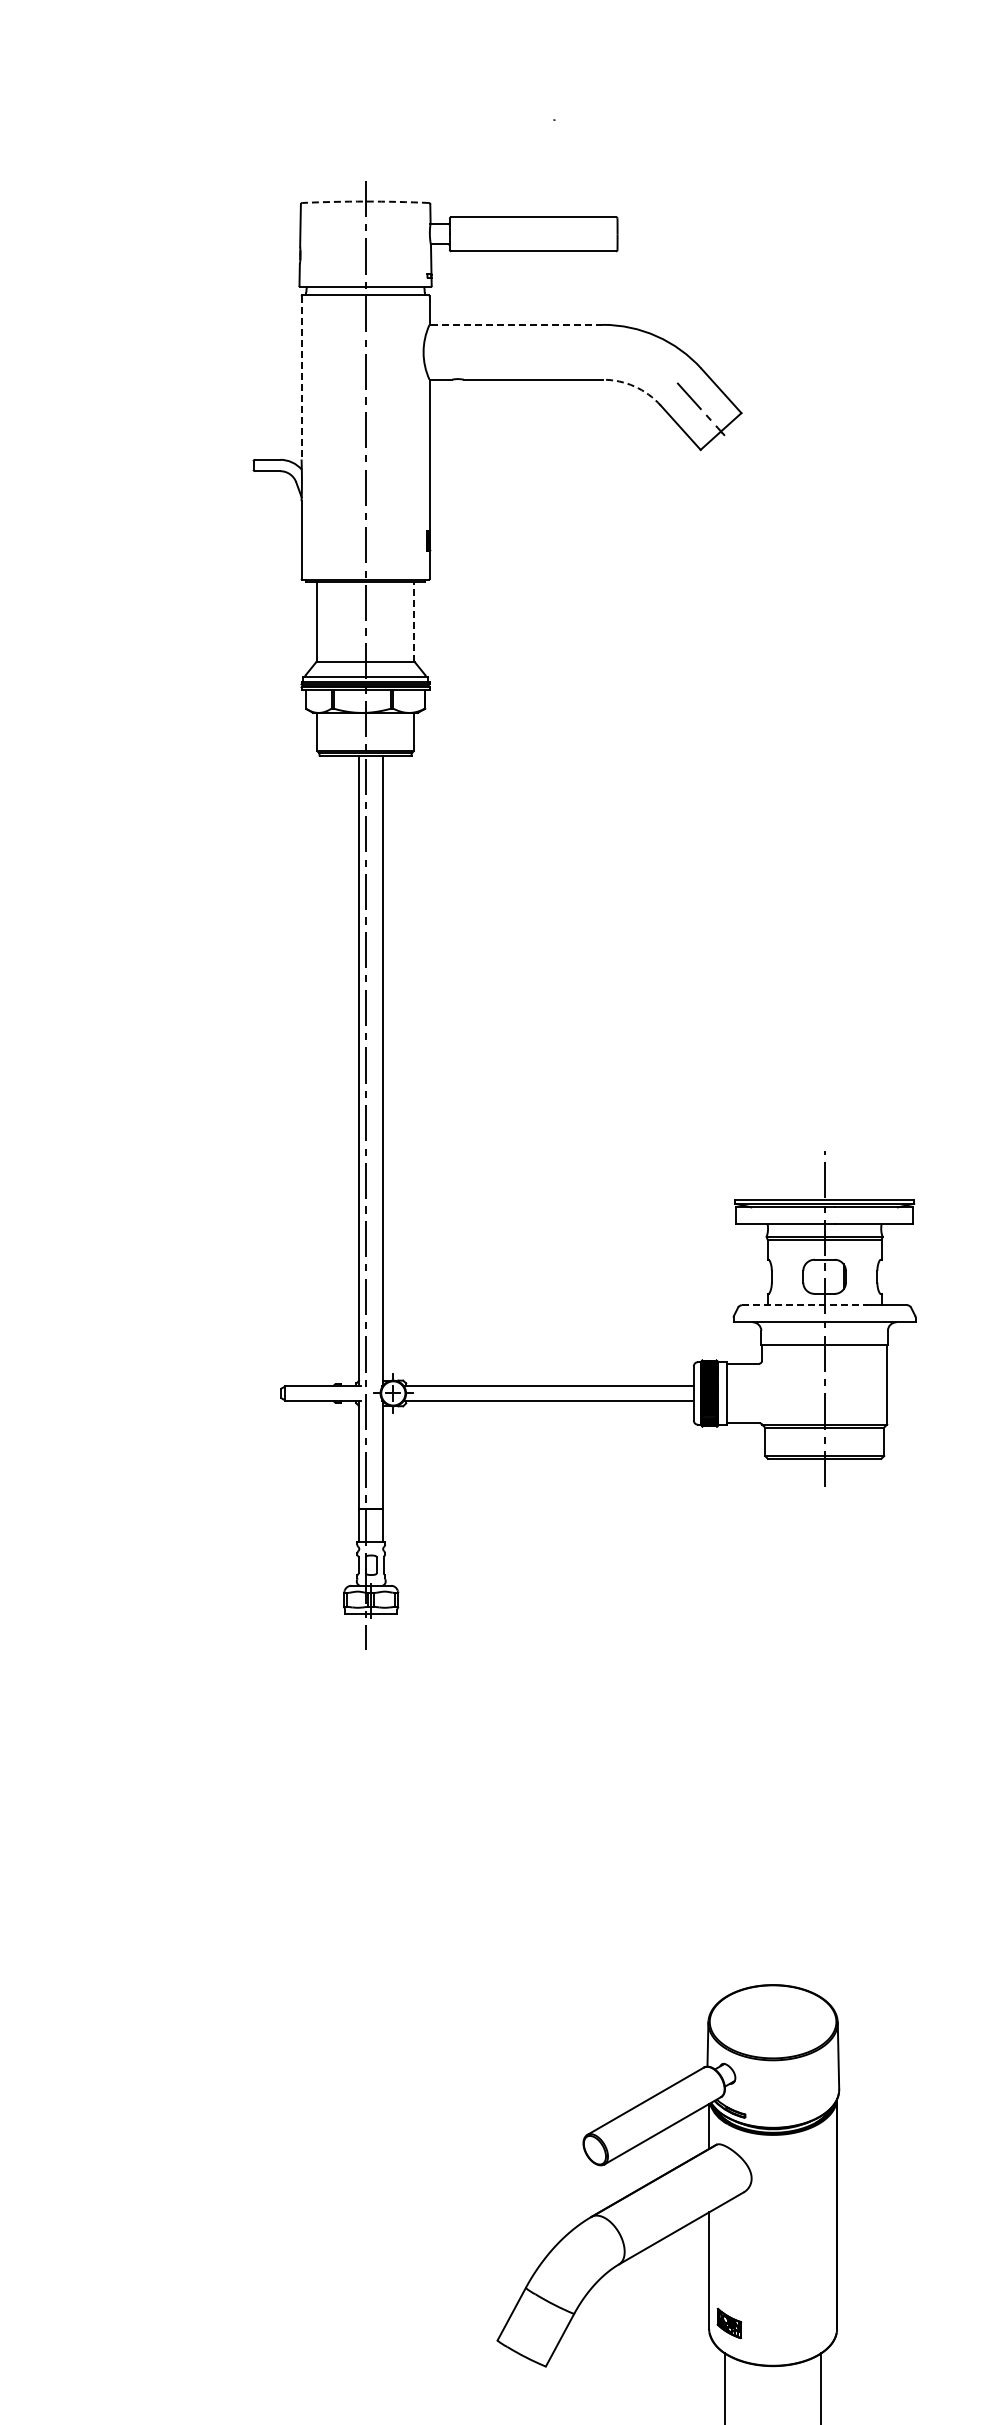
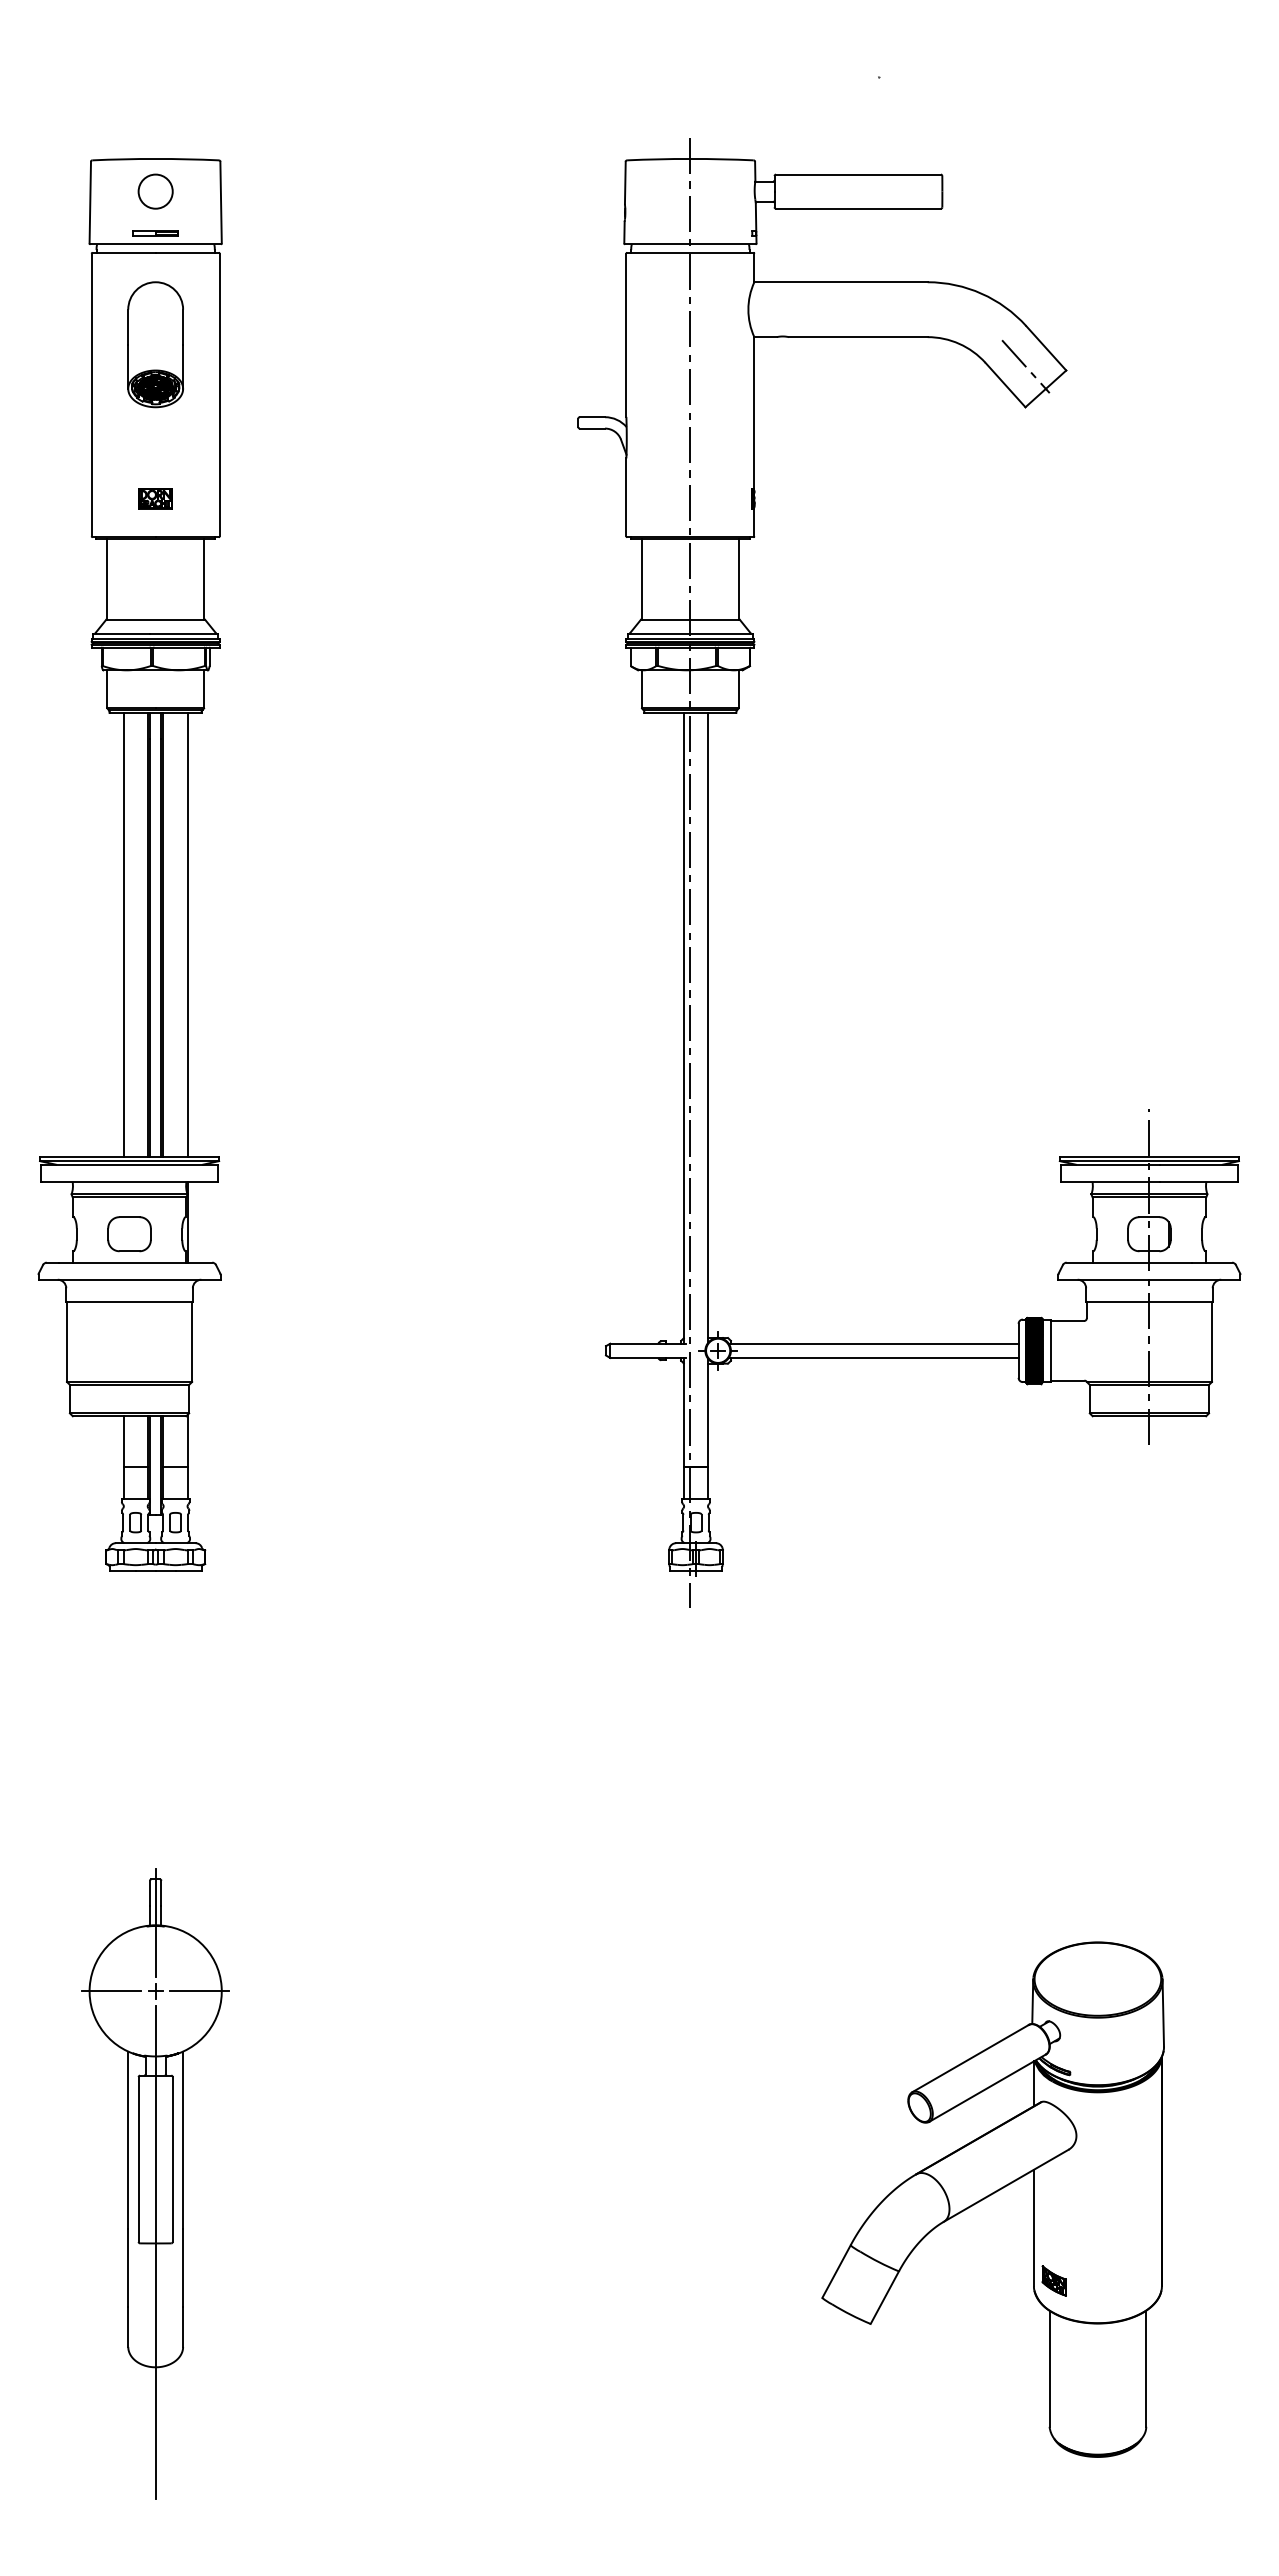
arc: (365, 201) -> (690, 158), dashed -> solid
line: (516, 325) -> (841, 282), dashed -> solid
line: (301, 378) -> (626, 335), dashed -> solid
arc: (634, 386) -> (959, 343), dashed -> solid
line: (413, 622) -> (738, 579), dashed -> solid
line: (804, 1305) -> (1129, 1262), dashed -> solid

